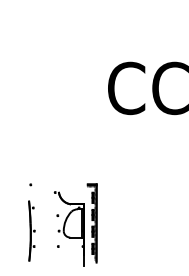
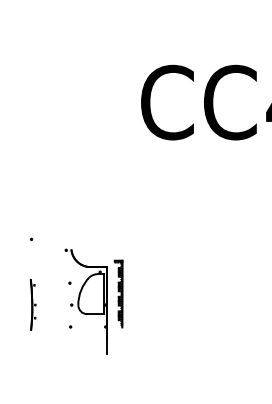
part: (92, 222) -> (118, 293), size x0.6
part: (32, 230) -> (33, 304), size x0.6

